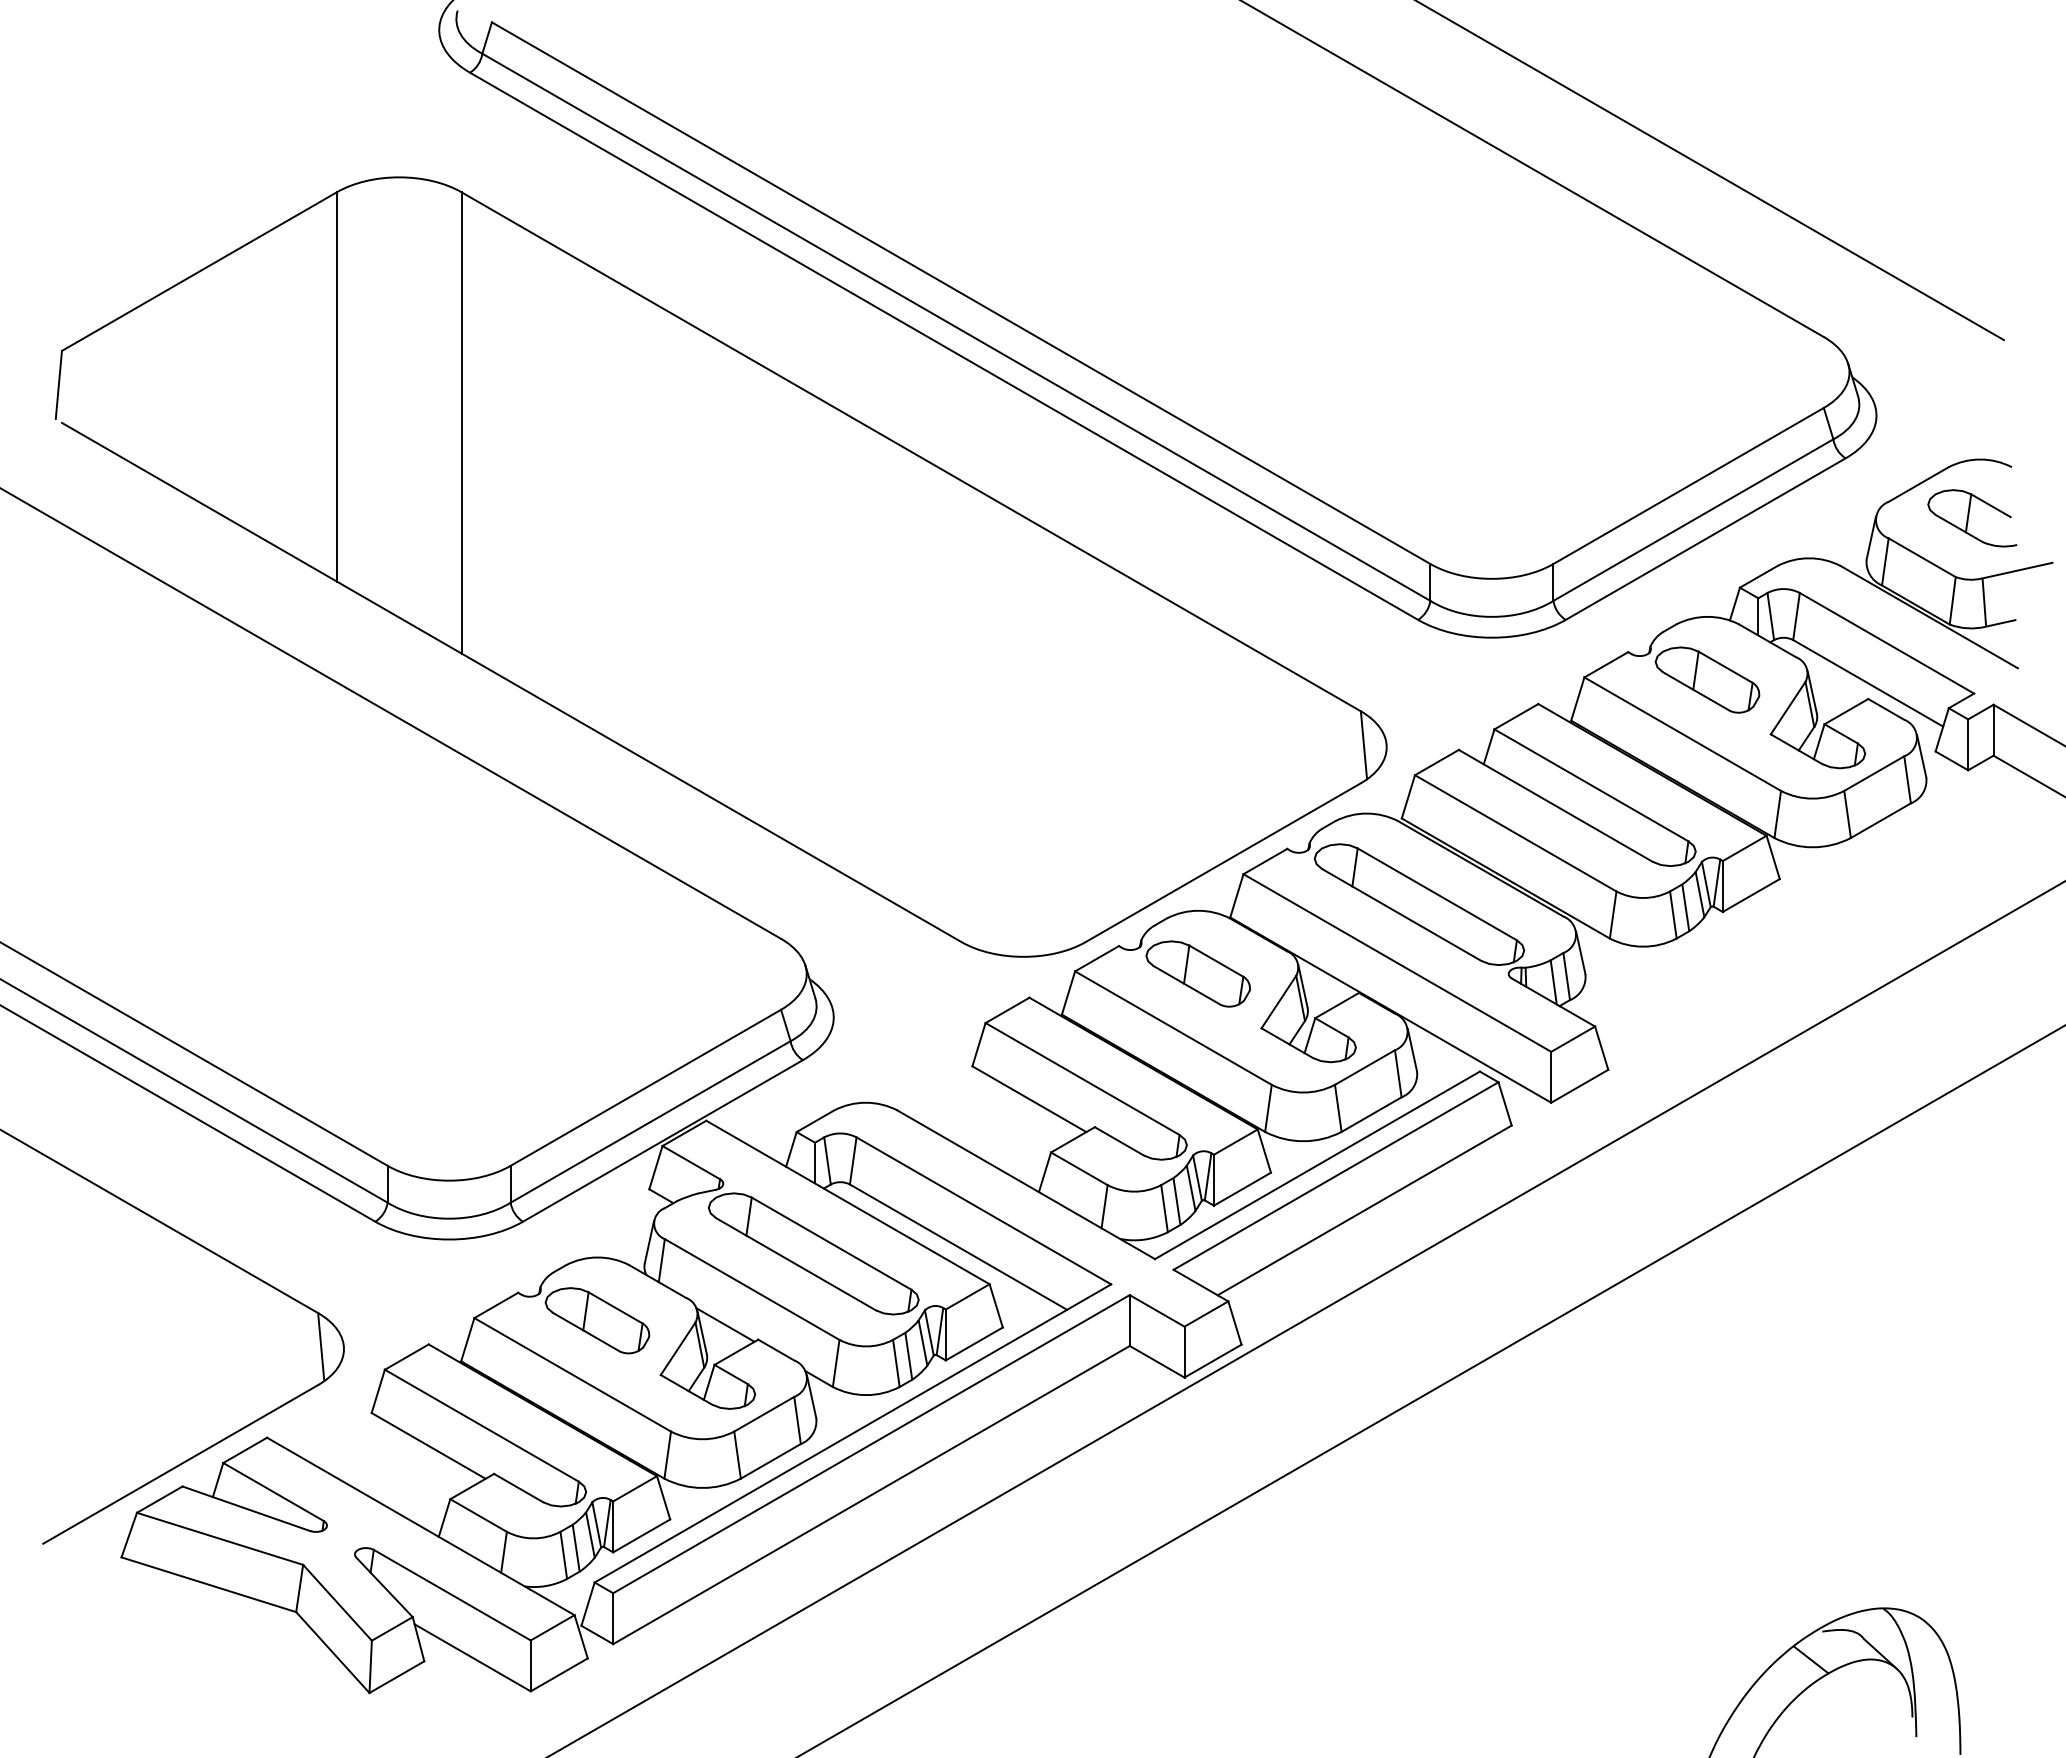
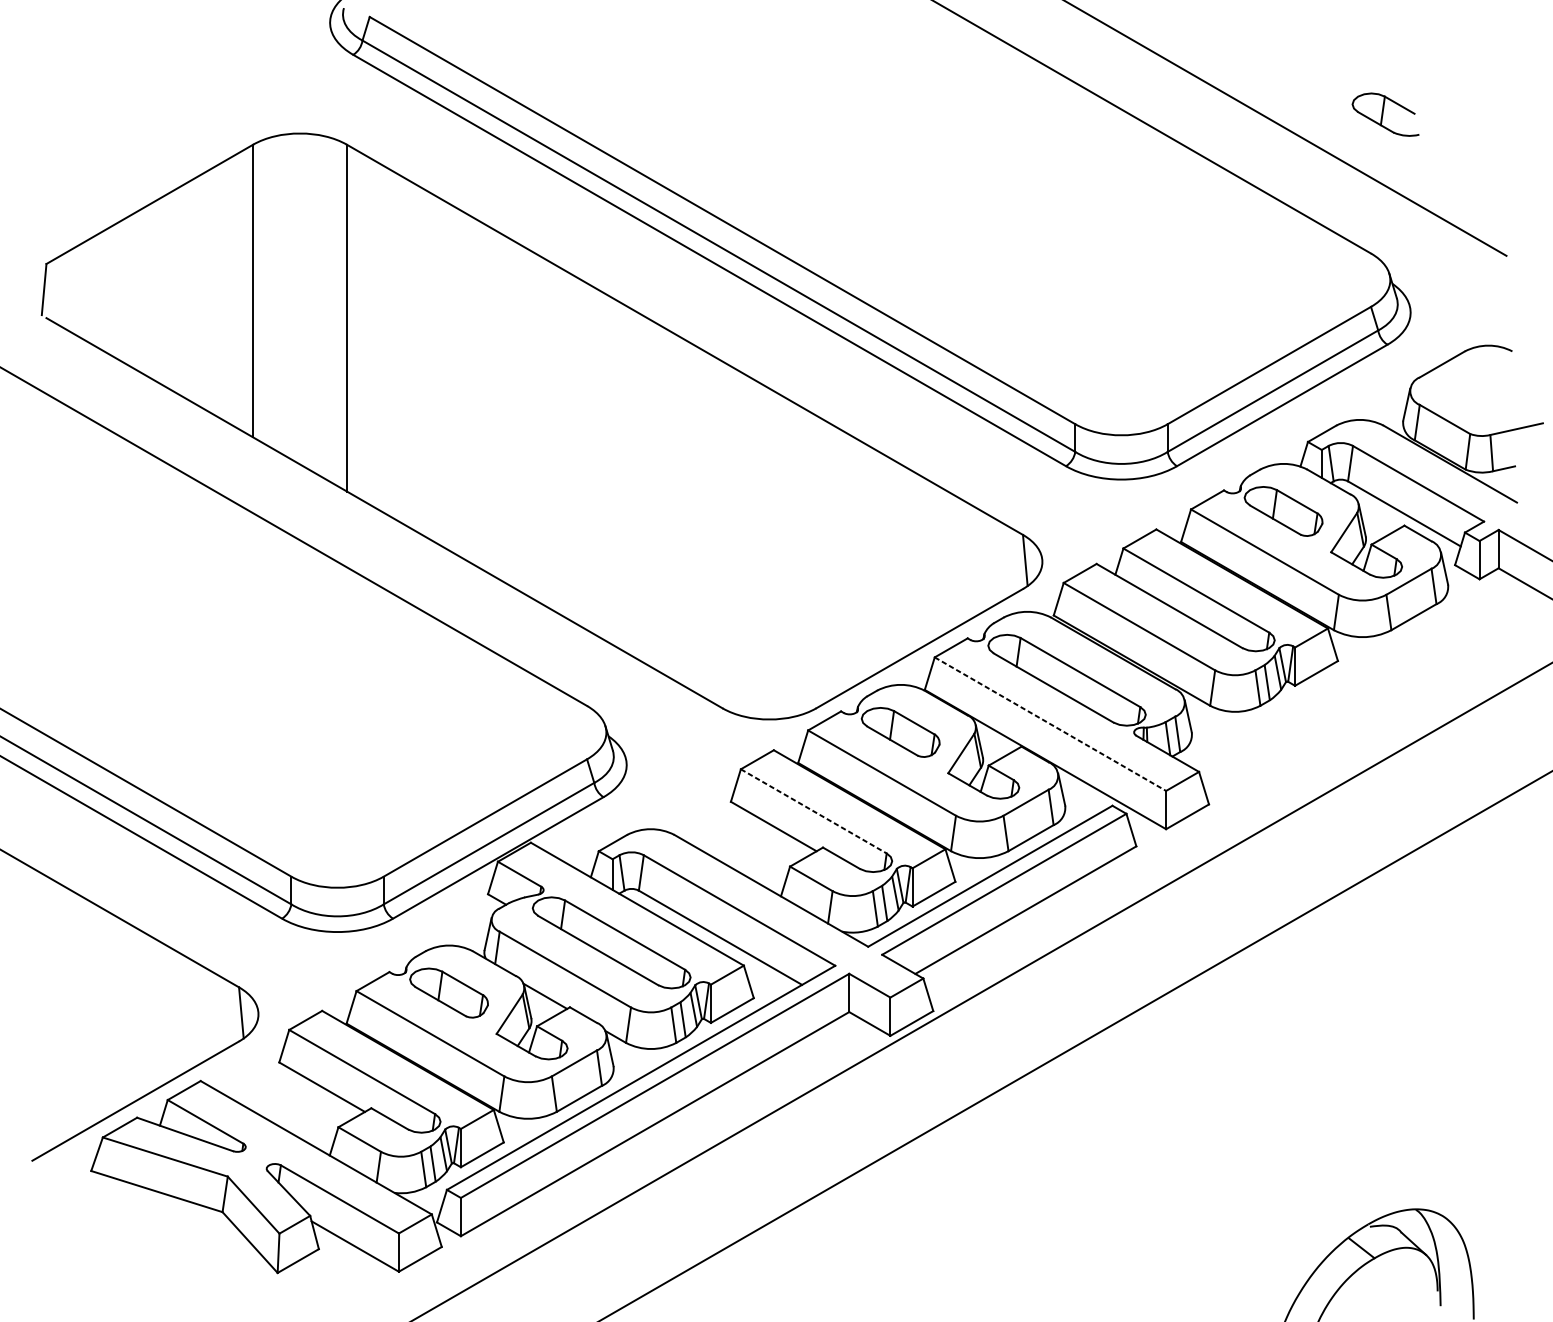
part: (1972, 518) -> (1385, 114), moved
line: (1397, 963) -> (1050, 724), solid -> dashed
line: (1082, 1079) -> (813, 811), solid -> dashed

